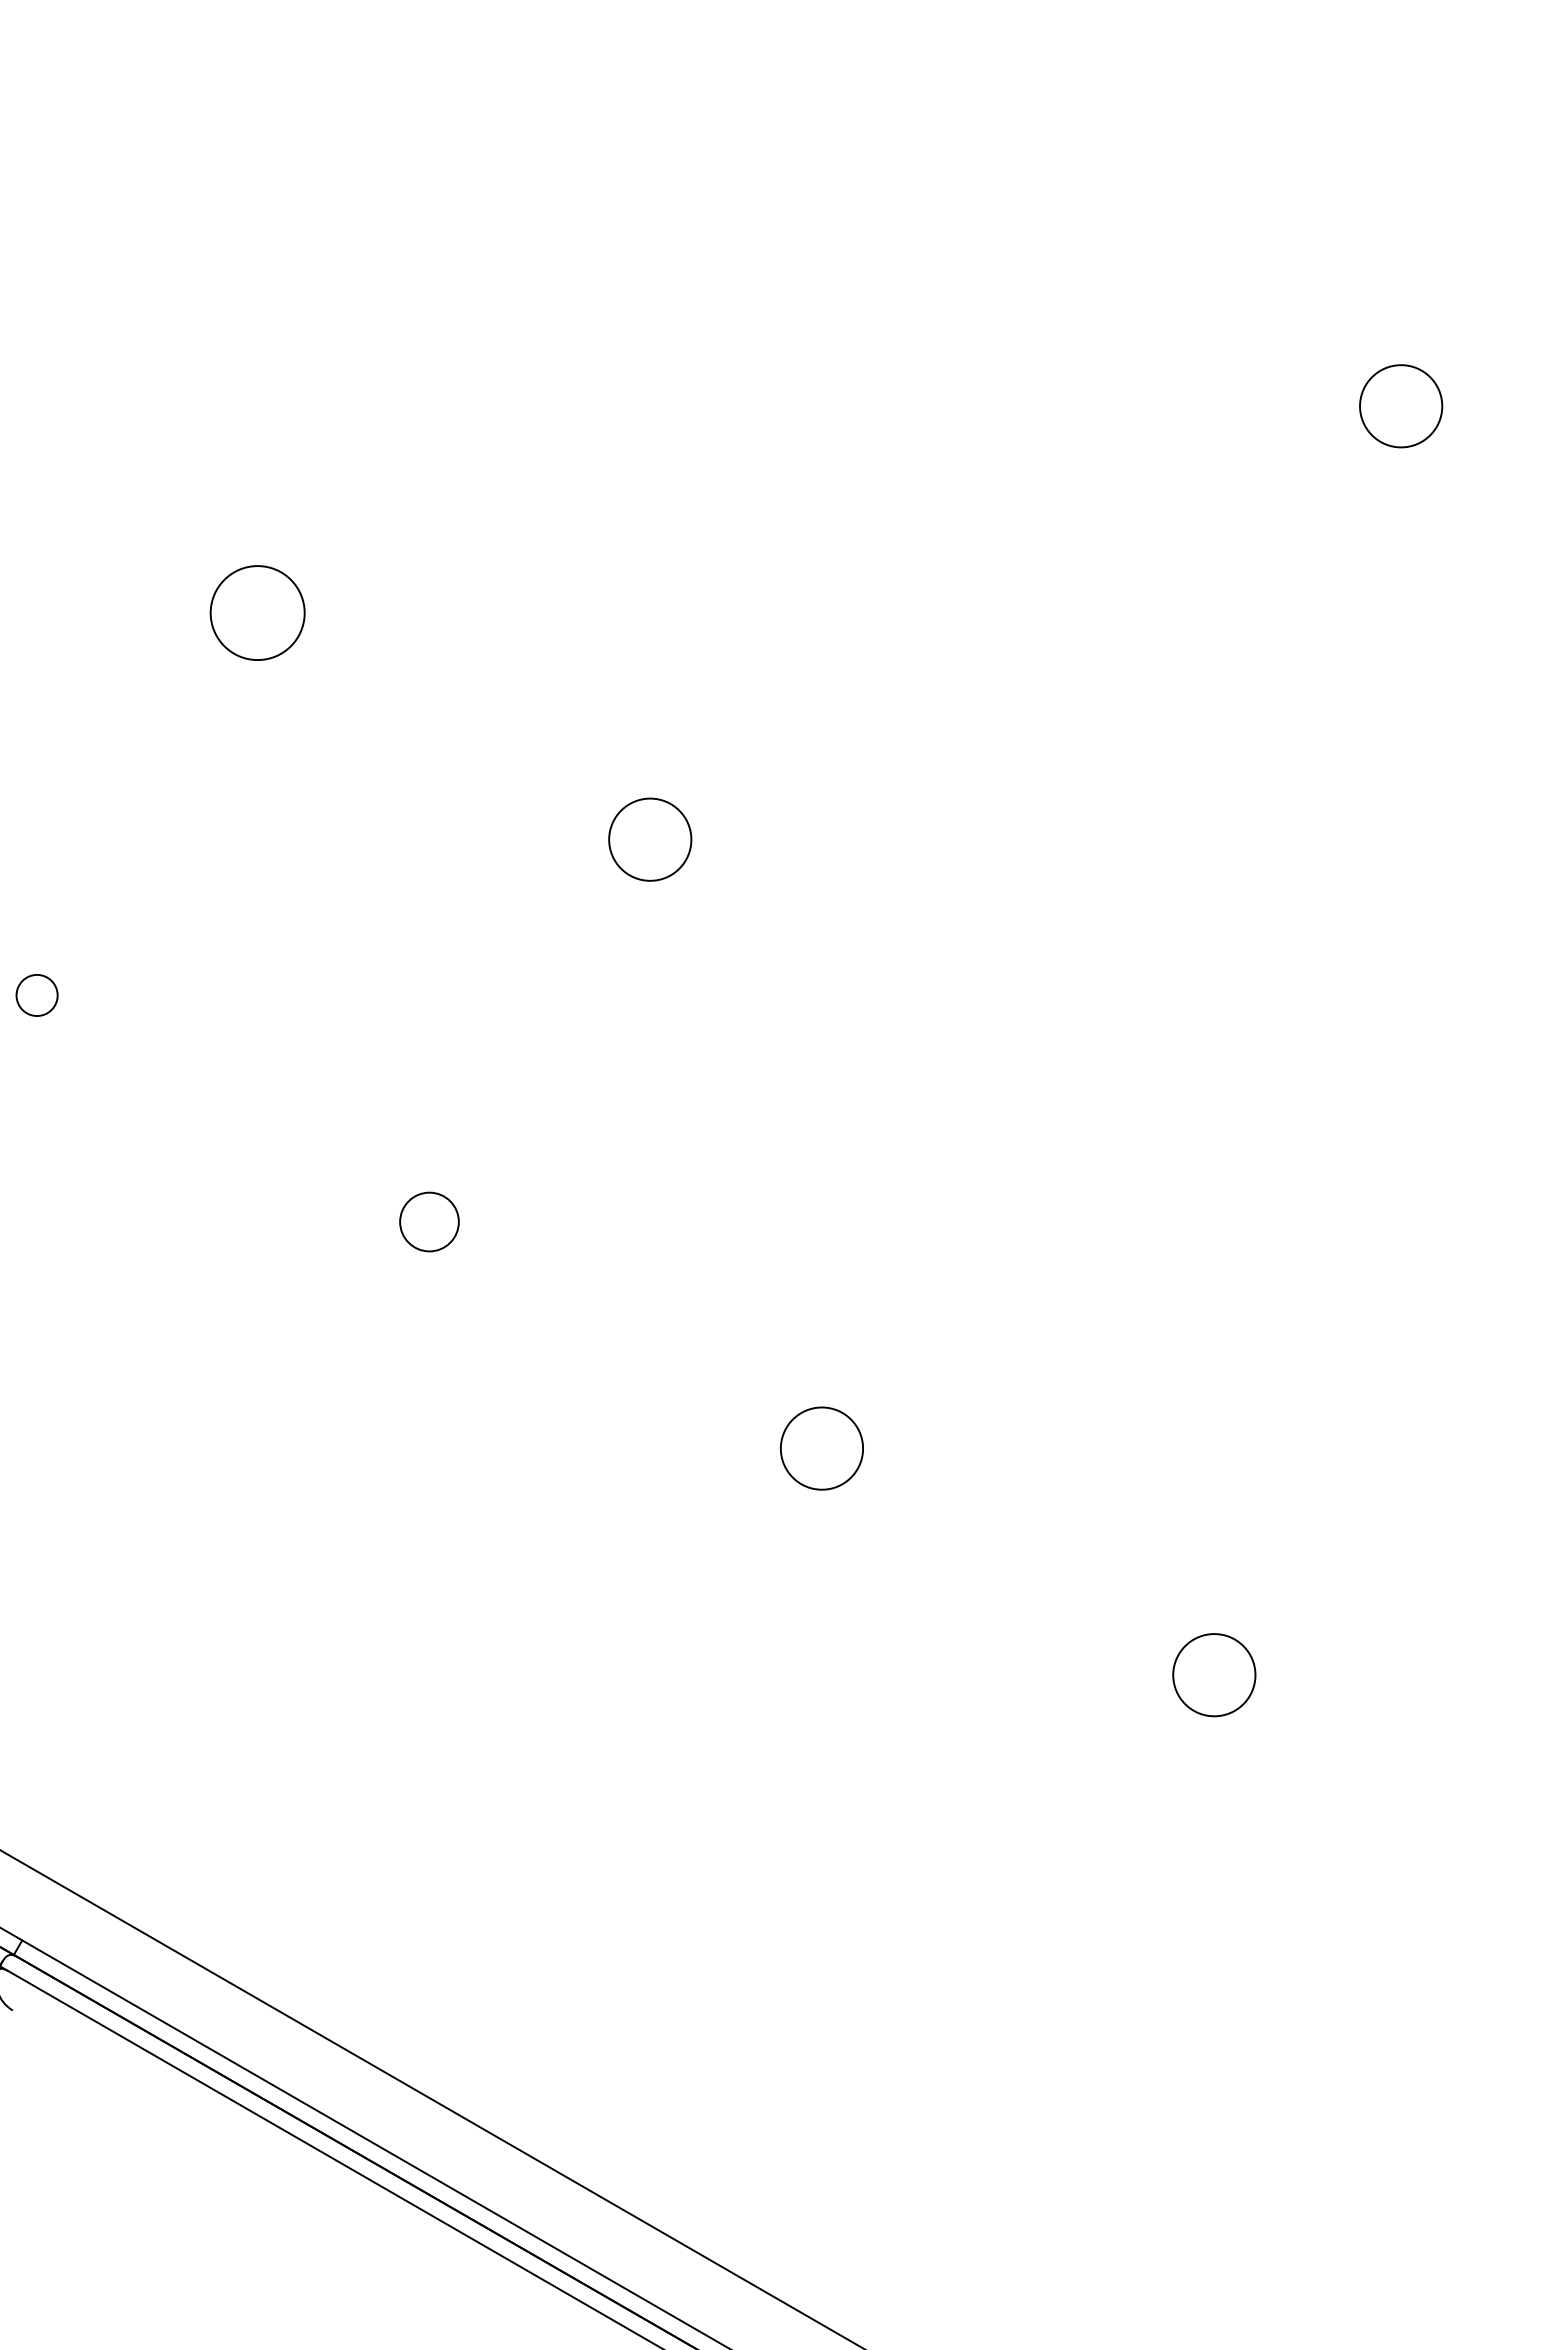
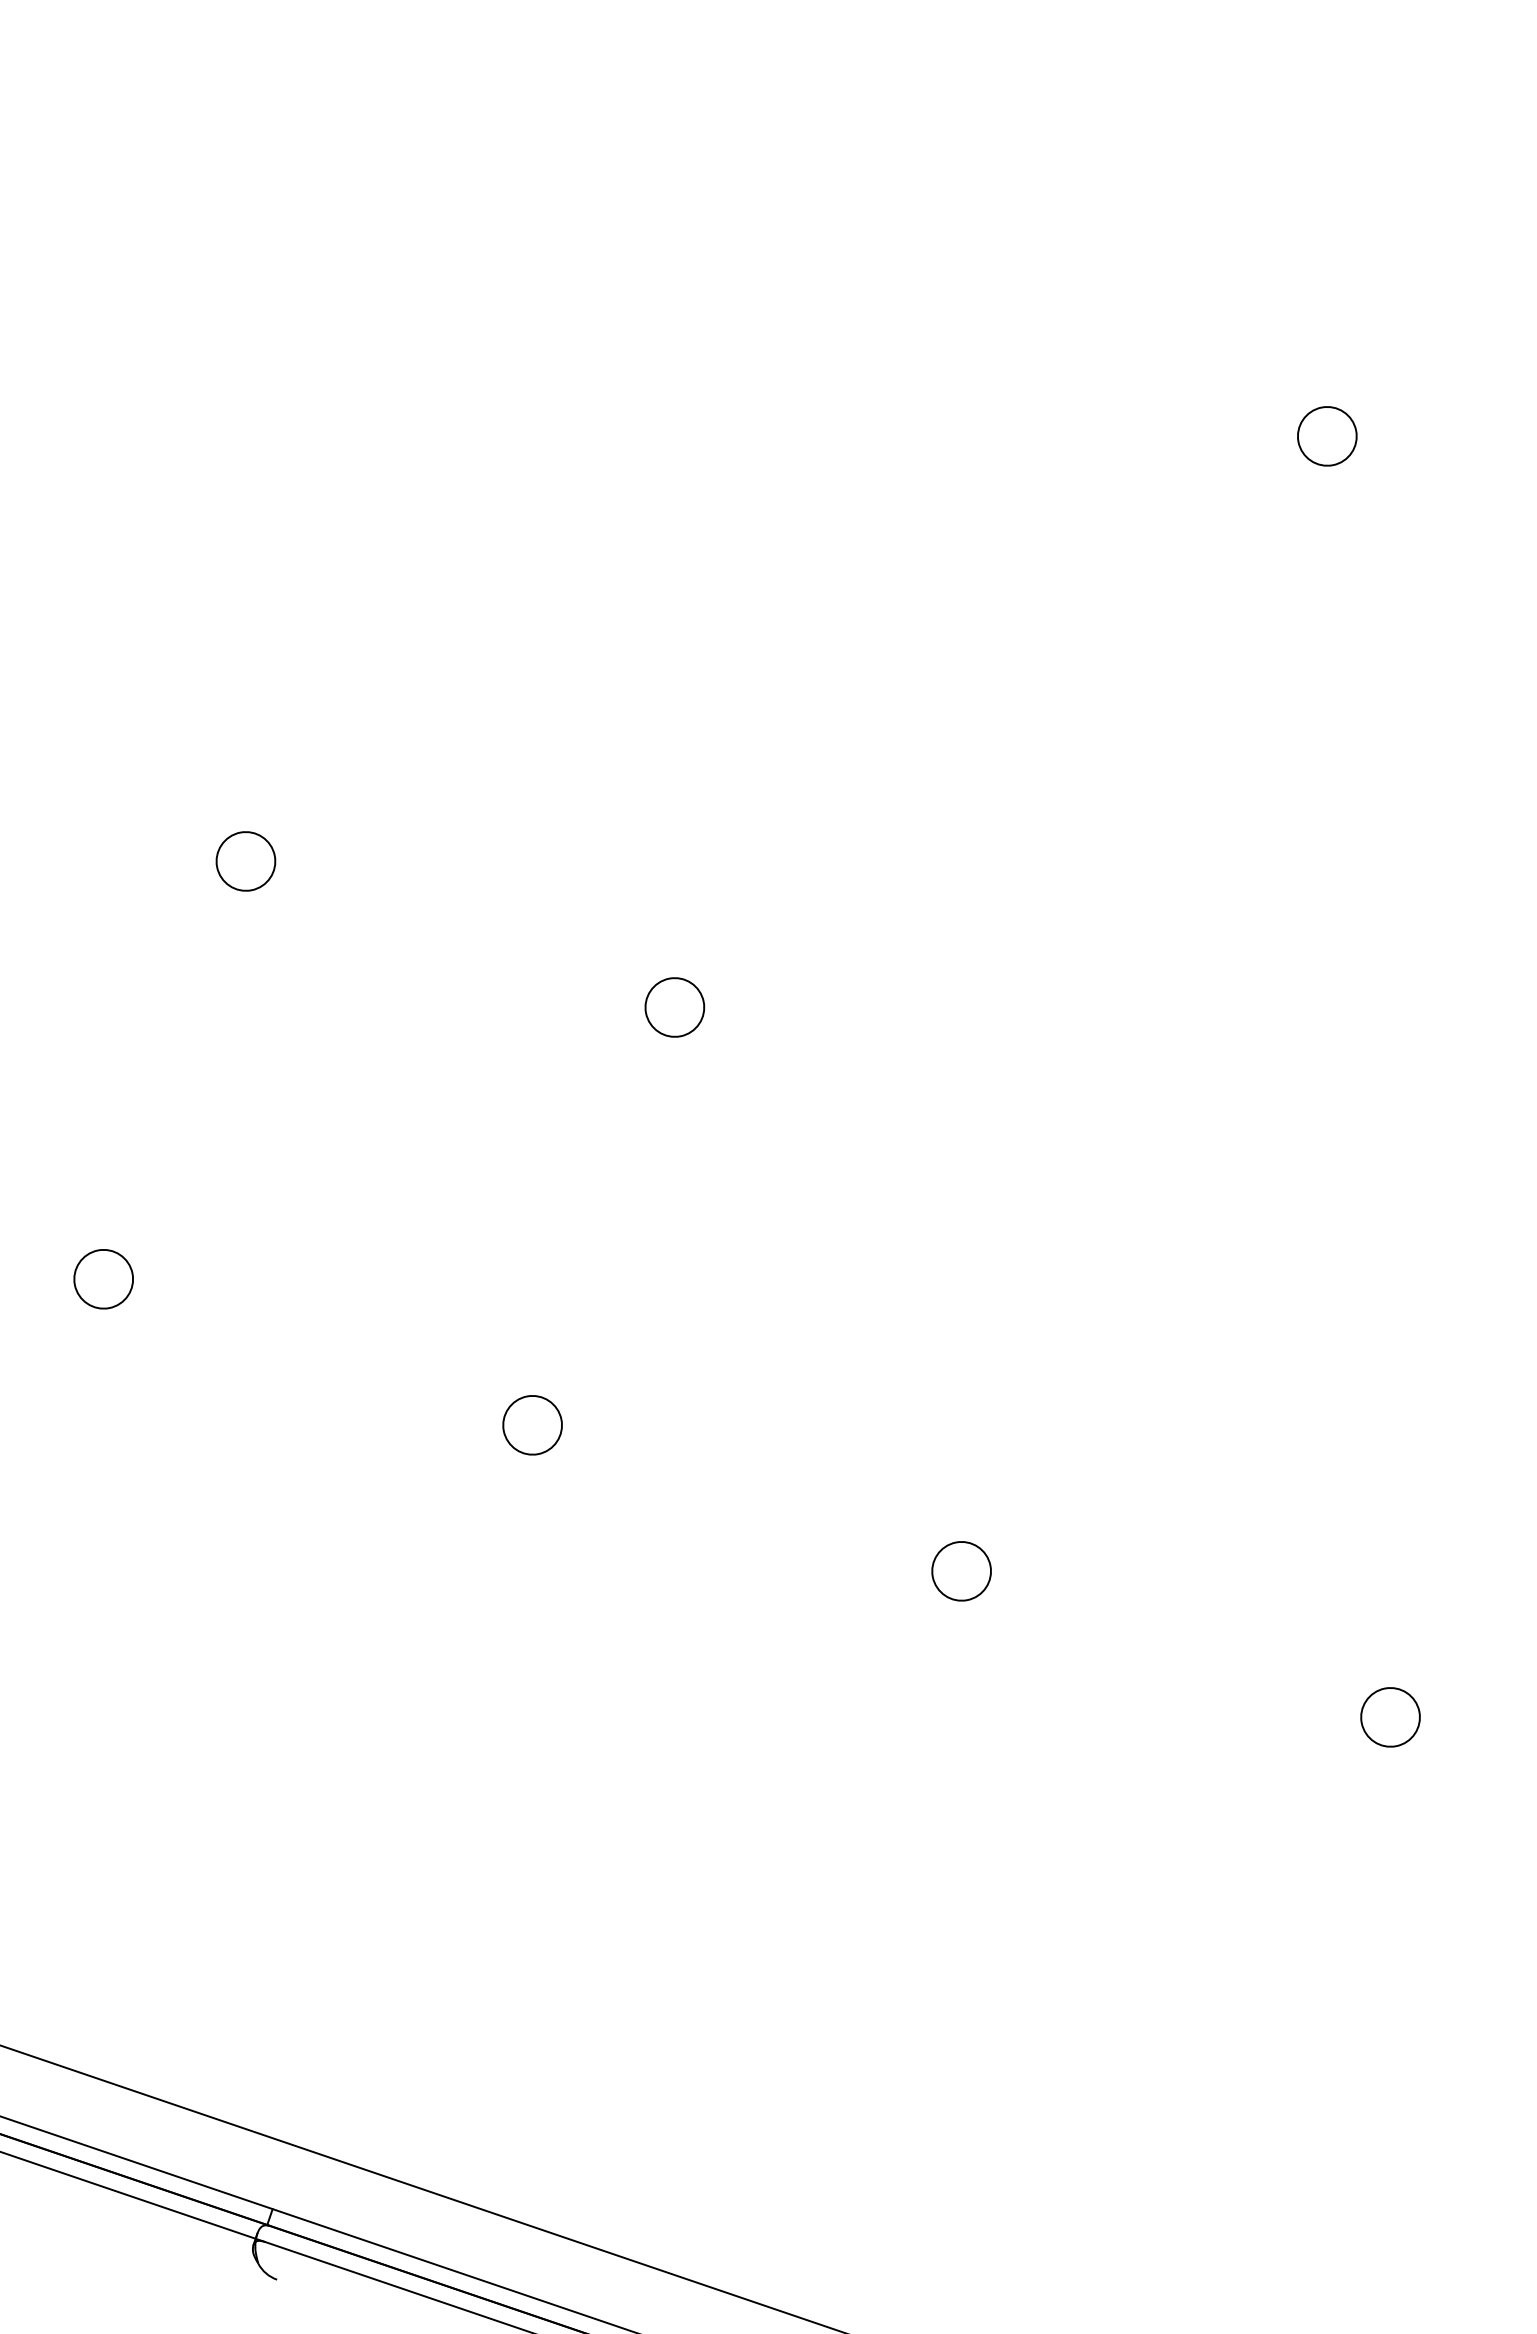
circle: (1400, 405) -> (1326, 435), size x0.71
circle: (257, 613) -> (245, 861), size x0.62
circle: (649, 839) -> (674, 1007), size x0.71
circle: (36, 995) -> (103, 1279), size x1.43
circle: (821, 1448) -> (961, 1571), size x0.71
circle: (1213, 1674) -> (1389, 1716), size x0.71

